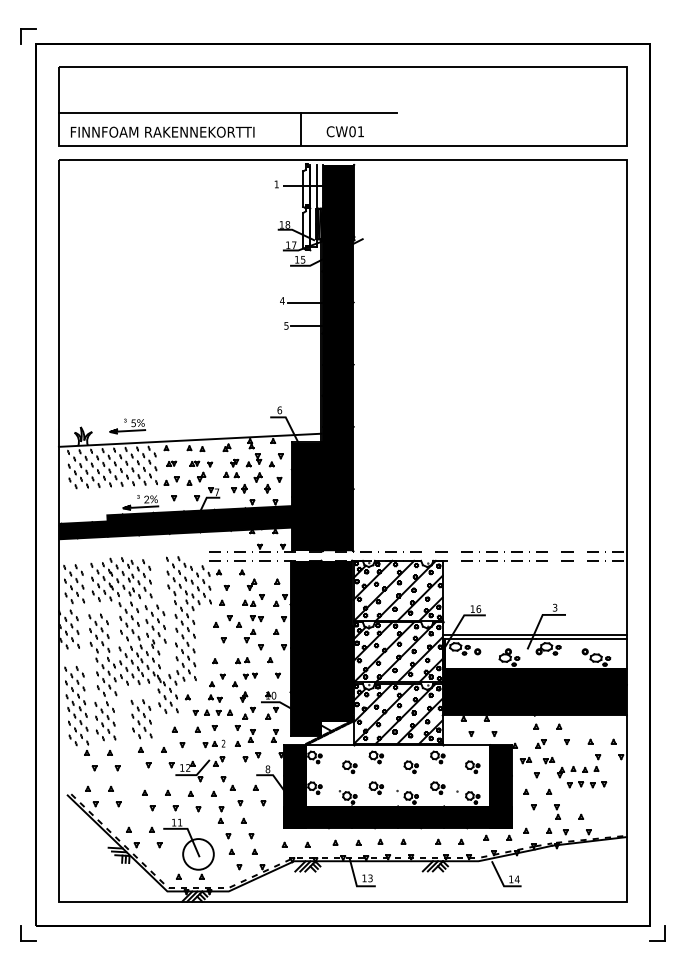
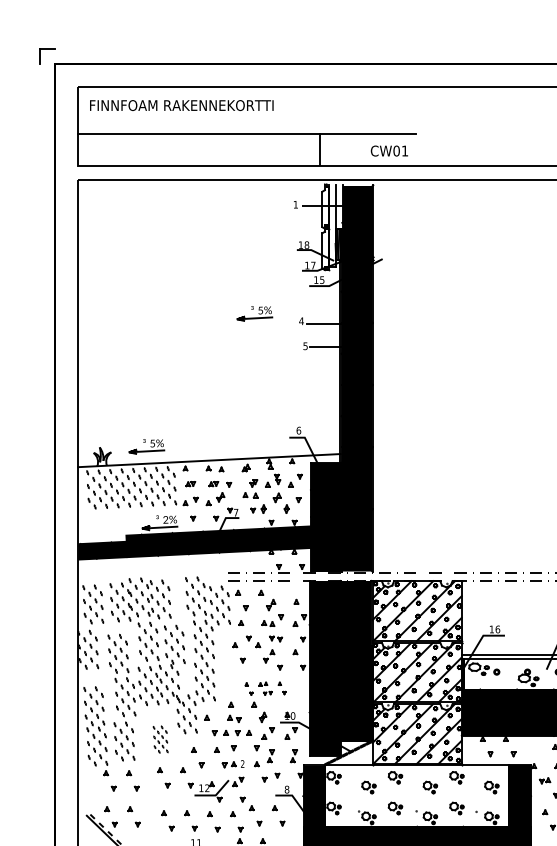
text: (162, 131) -> (181, 104), moved
text: (344, 131) -> (388, 150), moved
part: (235, 293) -> (254, 313), added
part: (246, 668) -> (265, 688), size x0.6
part: (141, 719) -> (160, 739), size x0.7

